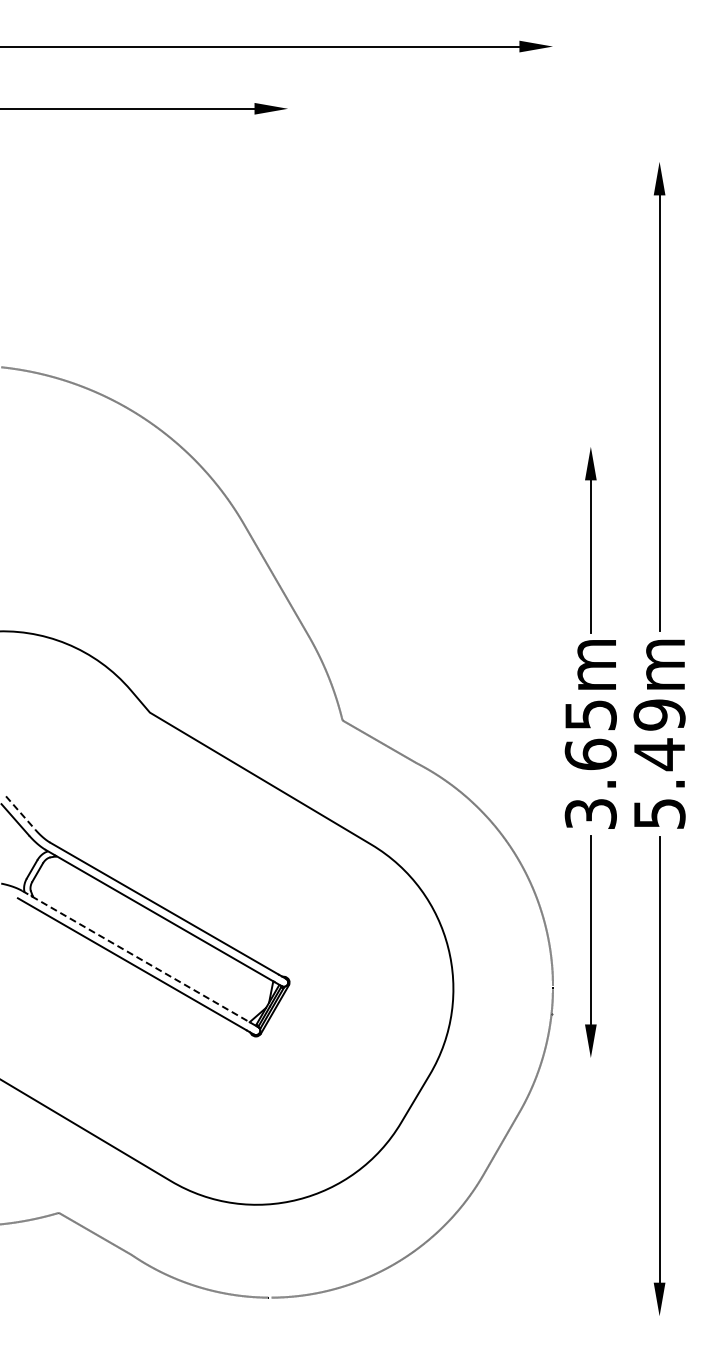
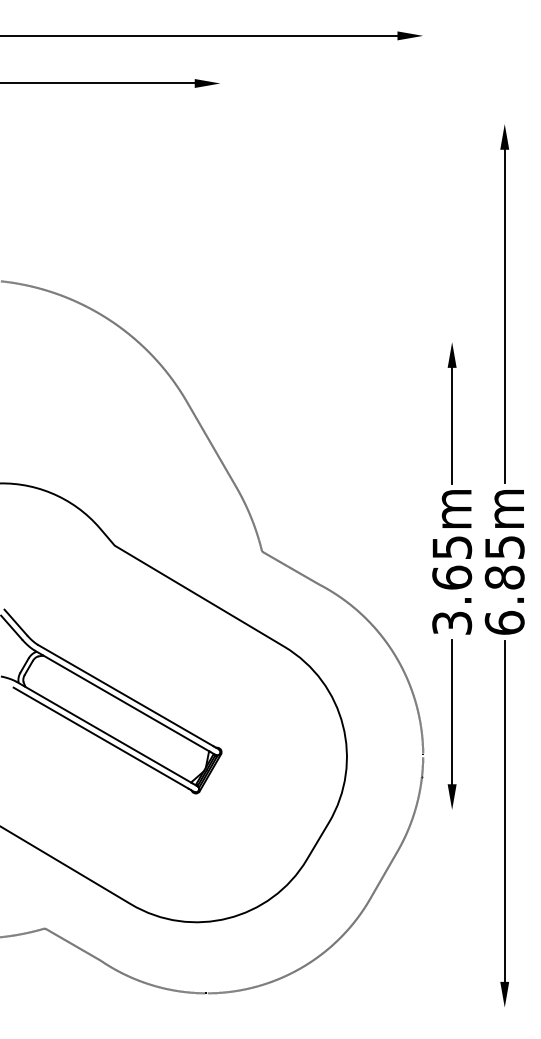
text: (659, 764) -> (504, 585), 5.49m -> 6.85m
line: (21, 813) -> (16, 622), dashed -> solid
line: (137, 957) -> (105, 733), dashed -> solid

